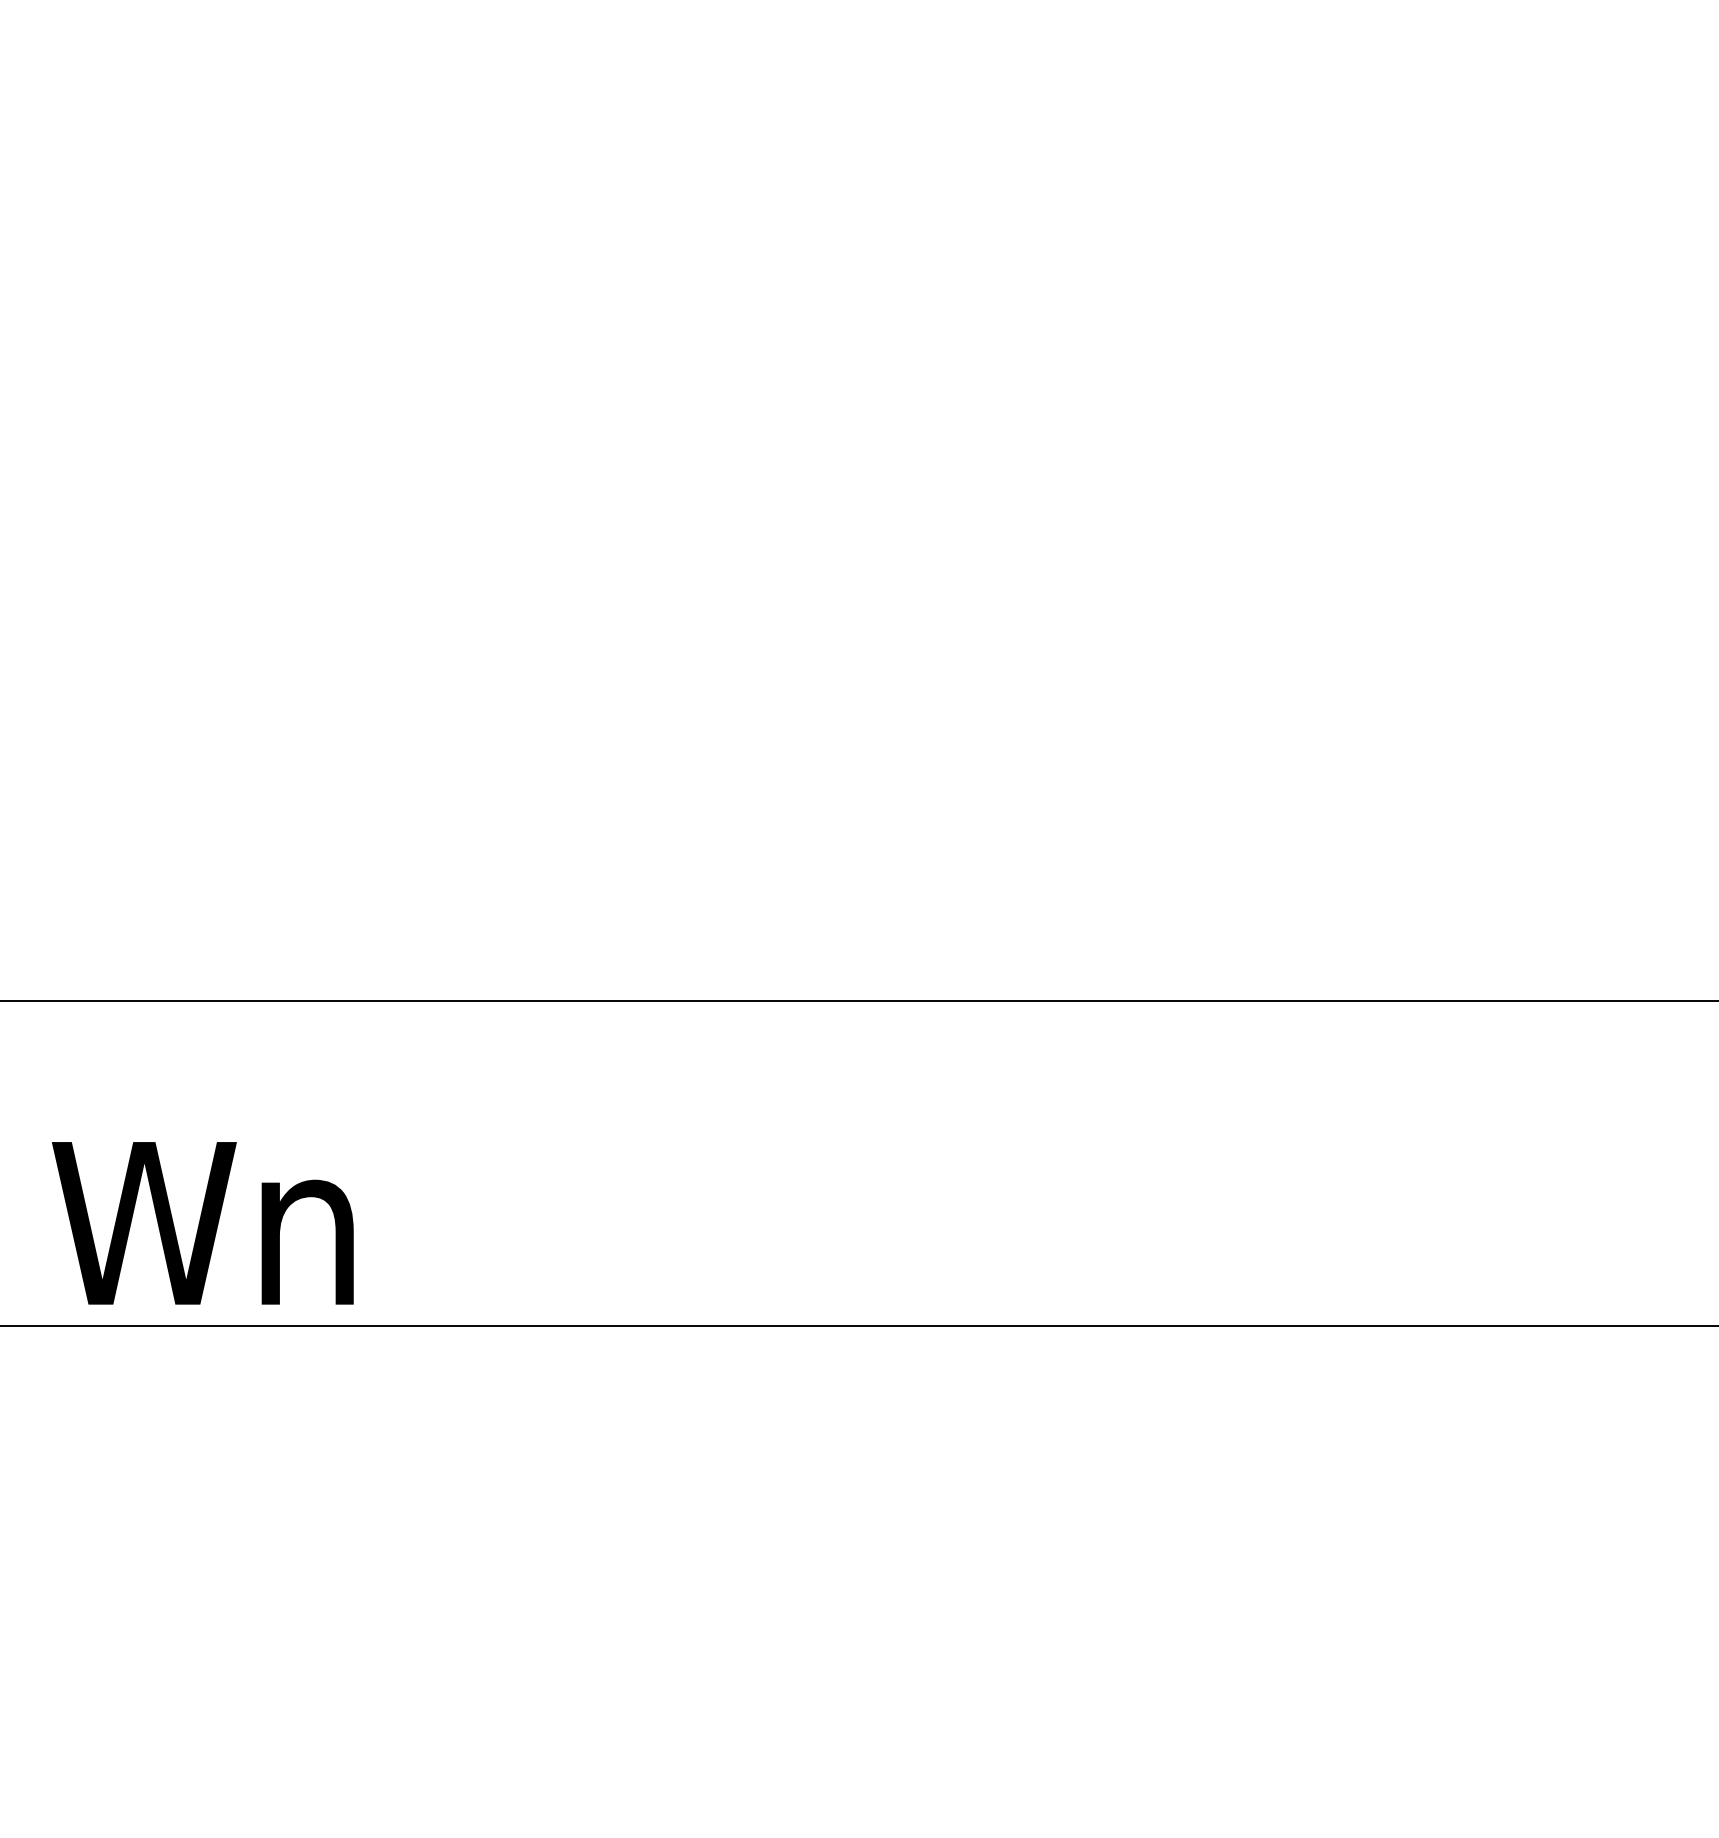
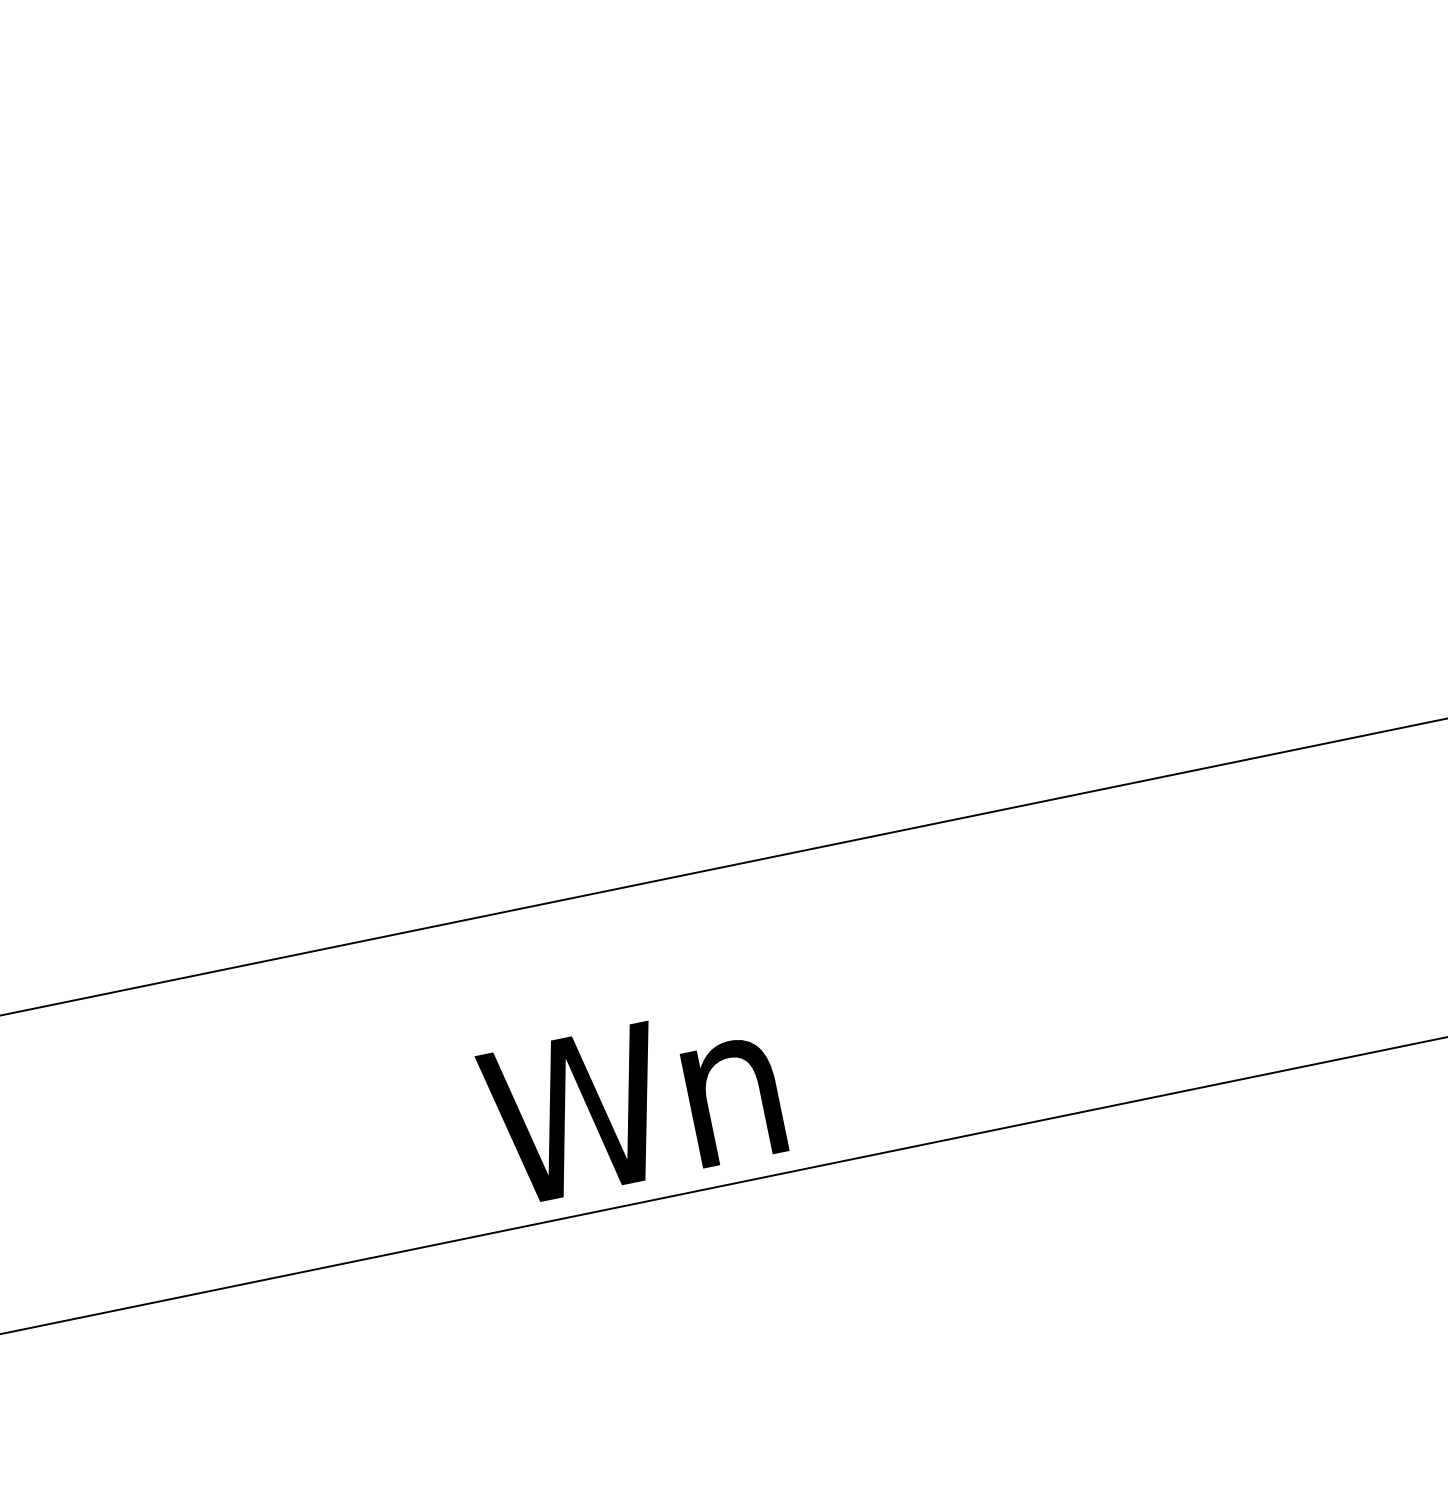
text: (202, 1223) -> (631, 1103), moved

